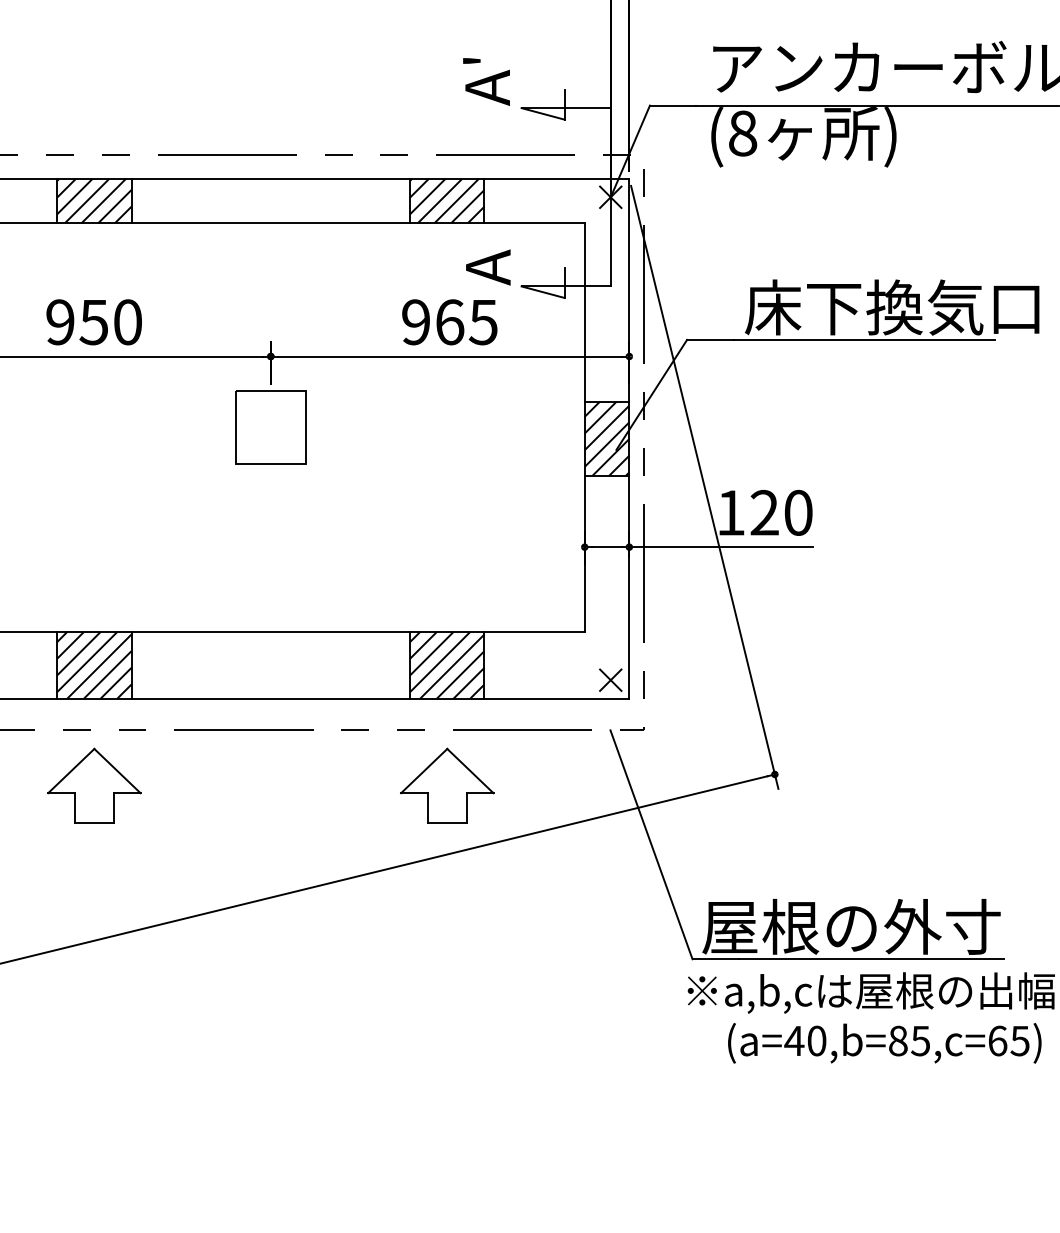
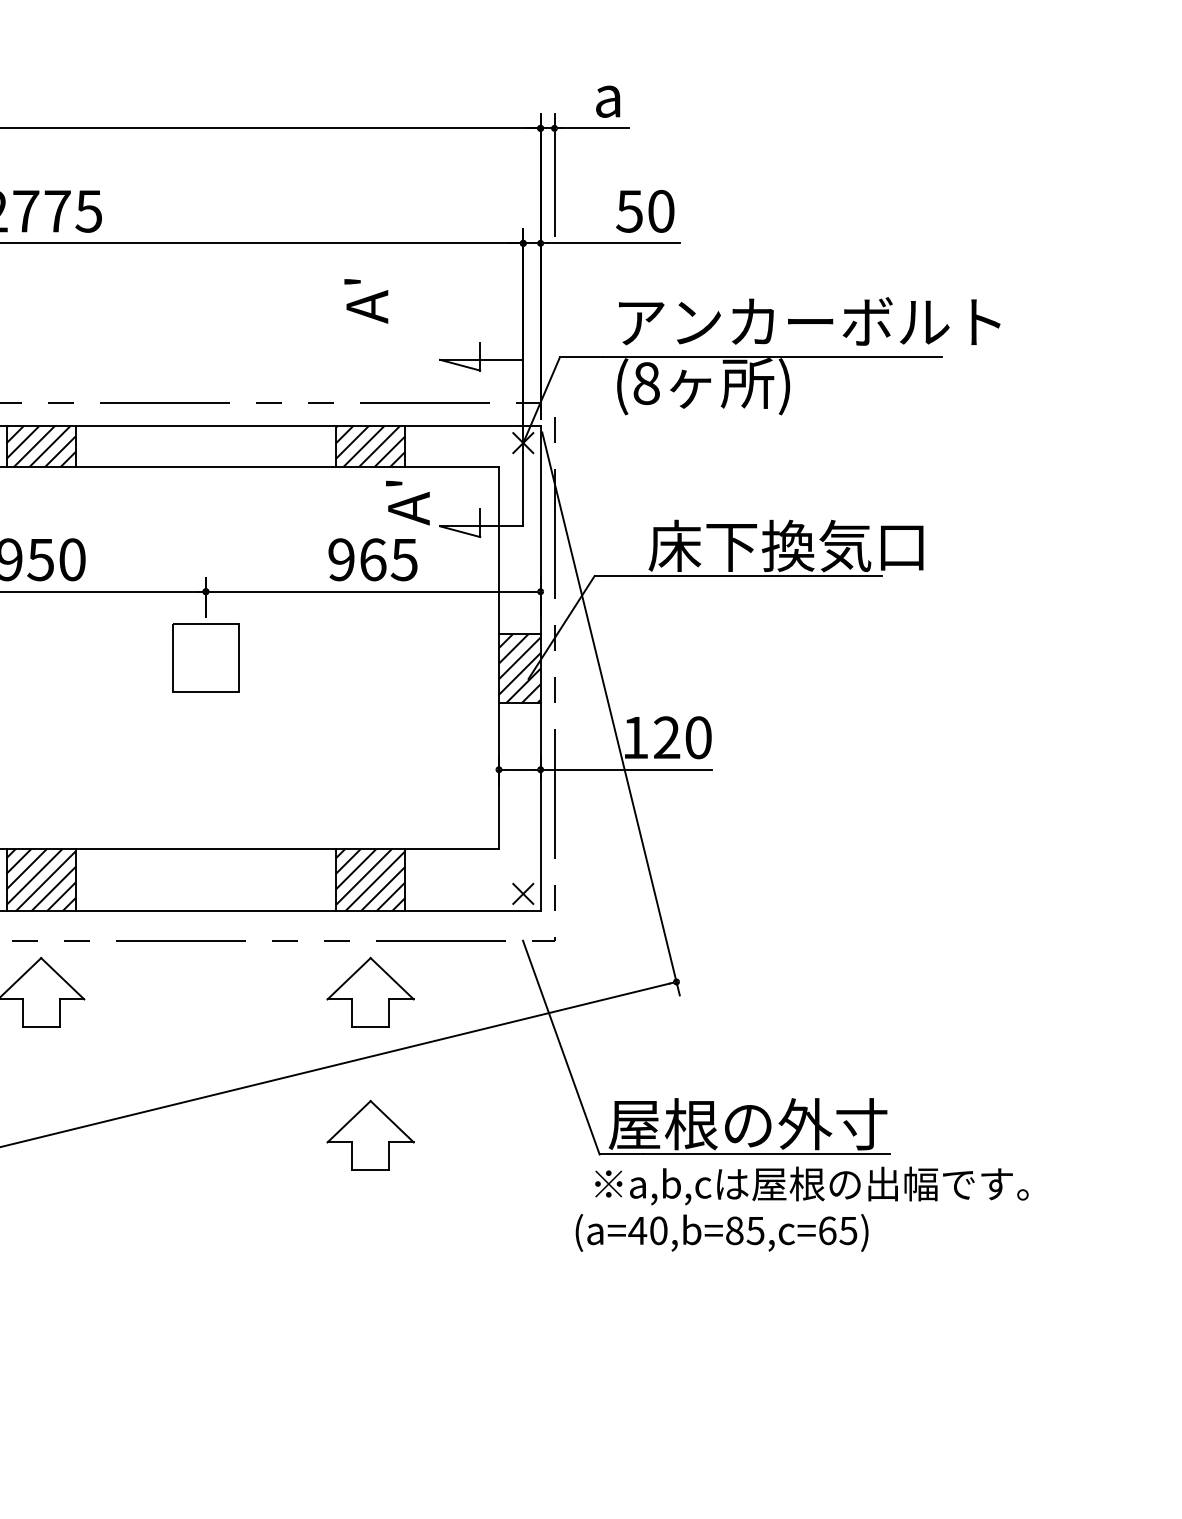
text: (486, 82) -> (366, 301), moved
text: (472, 240) -> (394, 483), A -> A'
part: (447, 937) -> (370, 1134), added
text: (884, 1042) -> (721, 1232), moved

